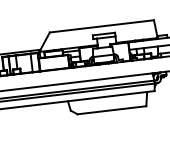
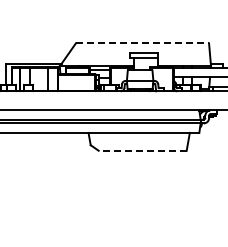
line: (101, 26) -> (142, 43), solid -> dashed
line: (111, 110) -> (142, 150), solid -> dashed

